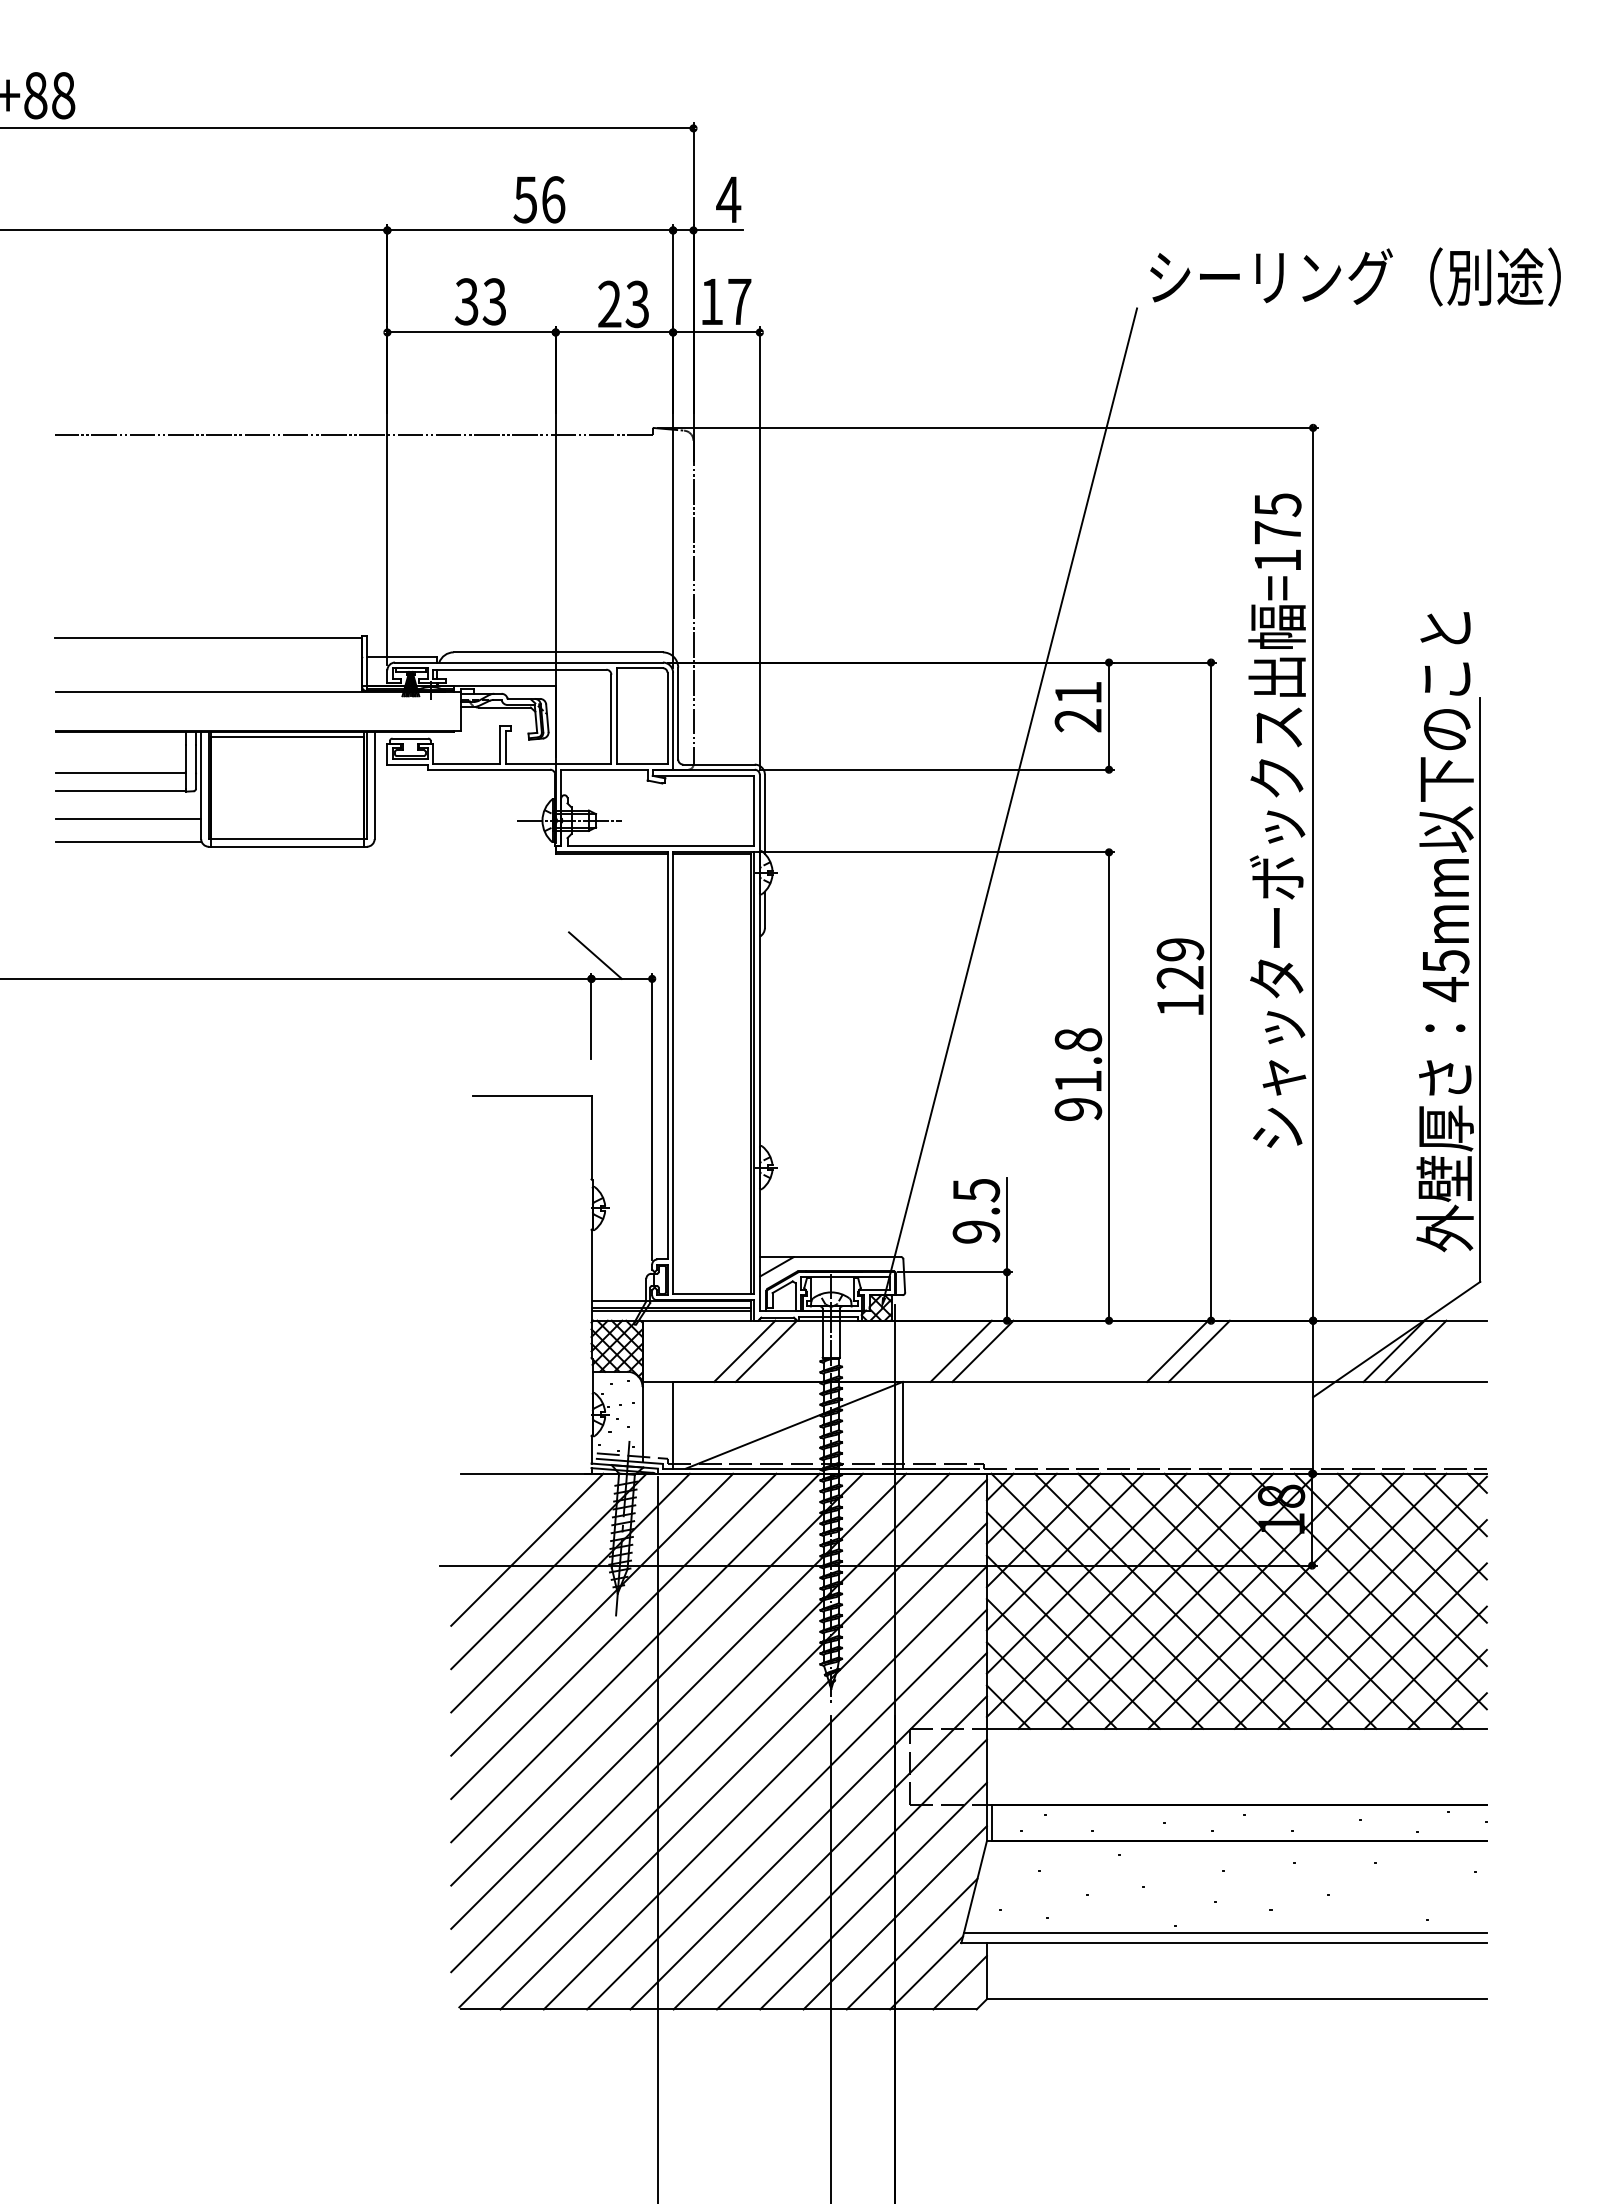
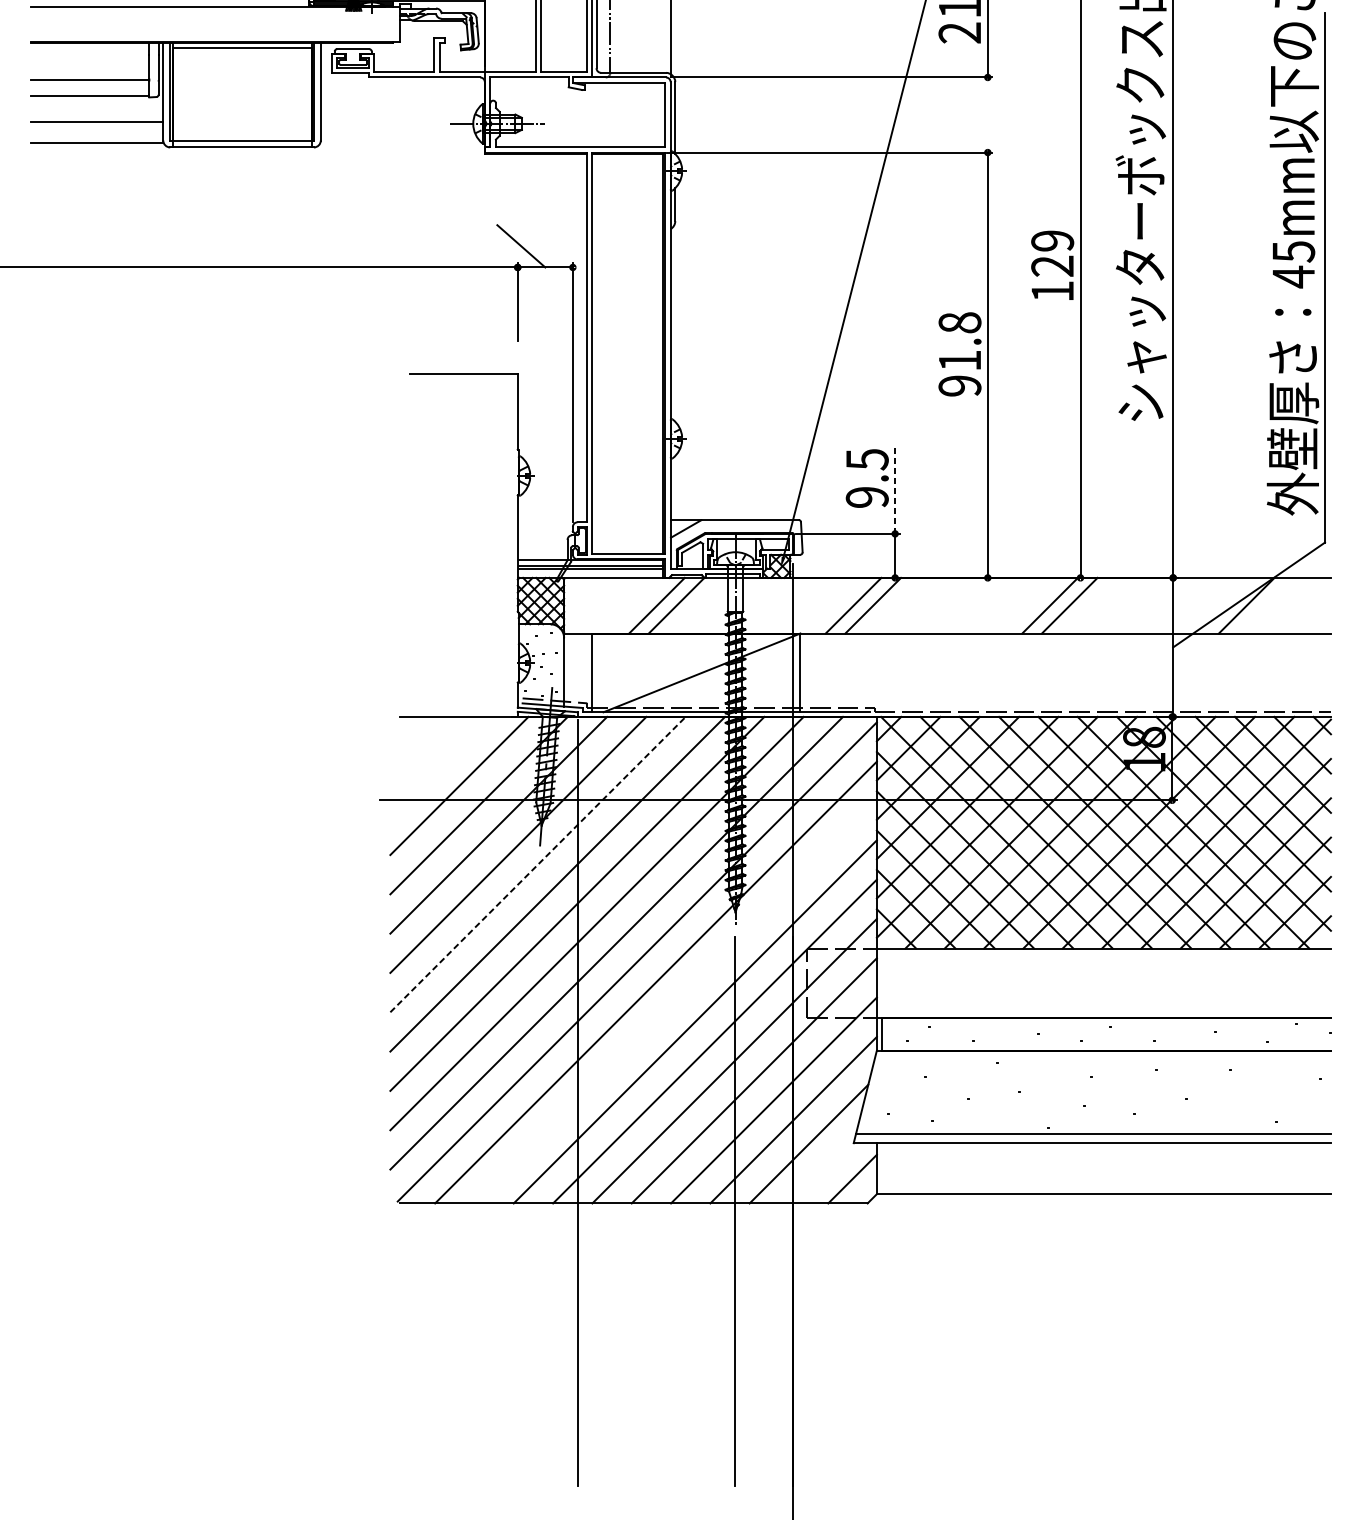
line: (1007, 1224) -> (895, 490), solid -> dashed
line: (1415, 1350) -> (1266, 604), removed
line: (613, 1636) -> (537, 864), solid -> dashed
line: (764, 1787) -> (674, 1001), removed
line: (926, 1972) -> (822, 1169), removed

